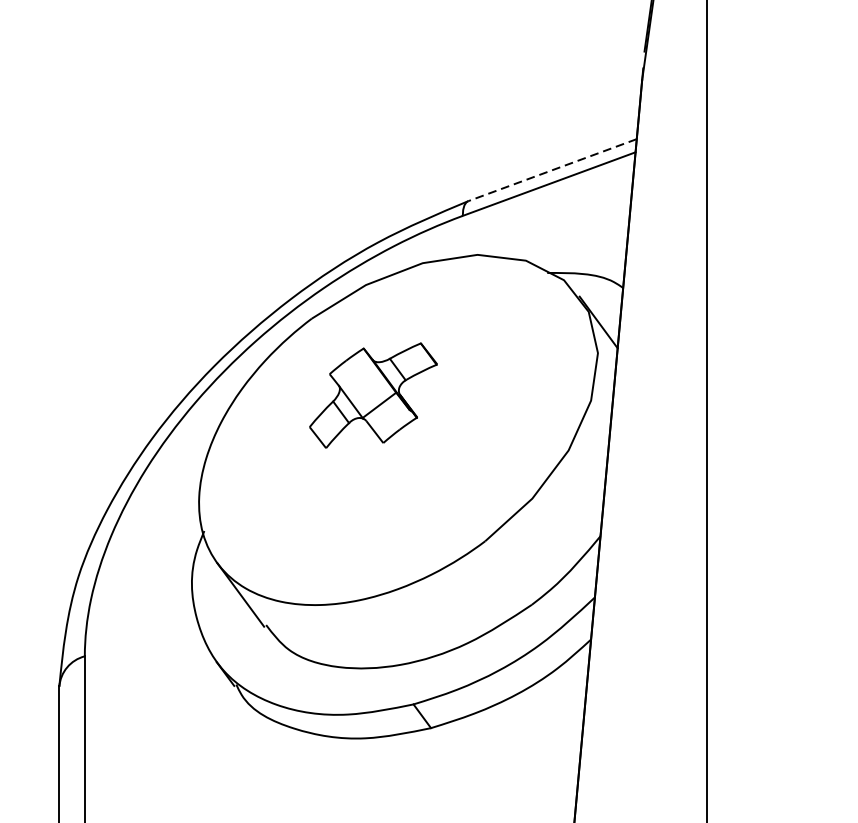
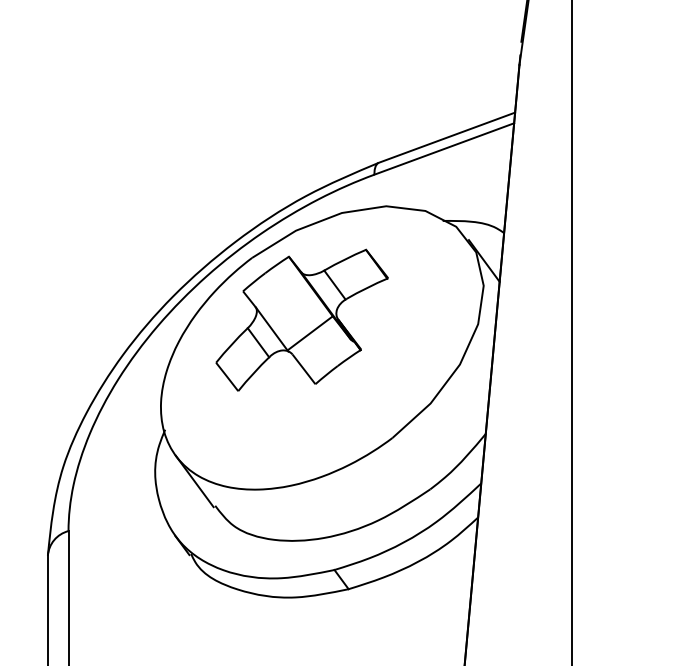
line: (551, 169) -> (446, 137), dashed -> solid
part: (372, 394) -> (301, 319), size x1.67

